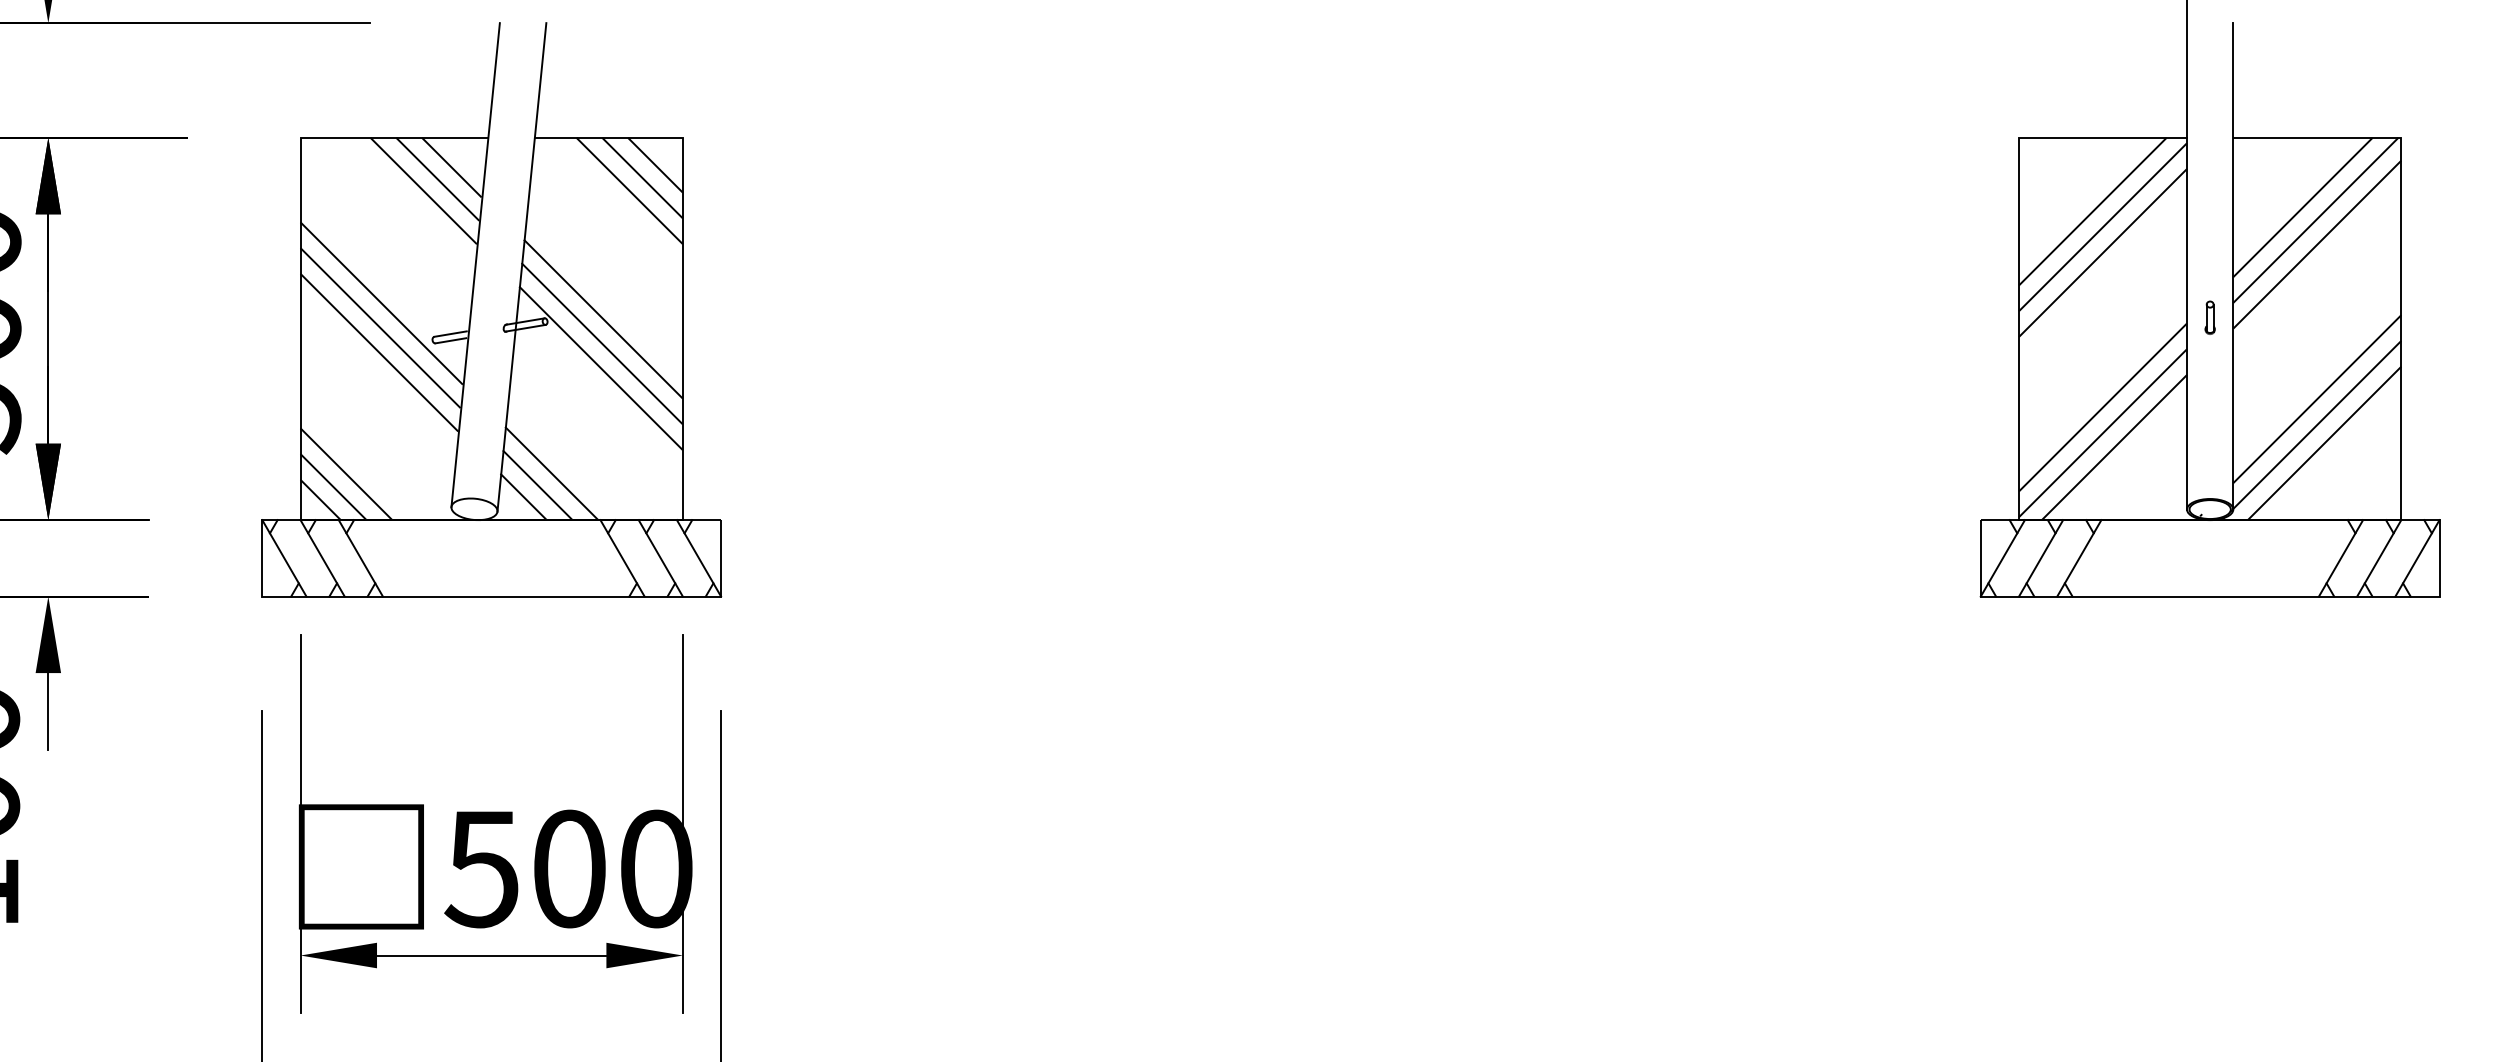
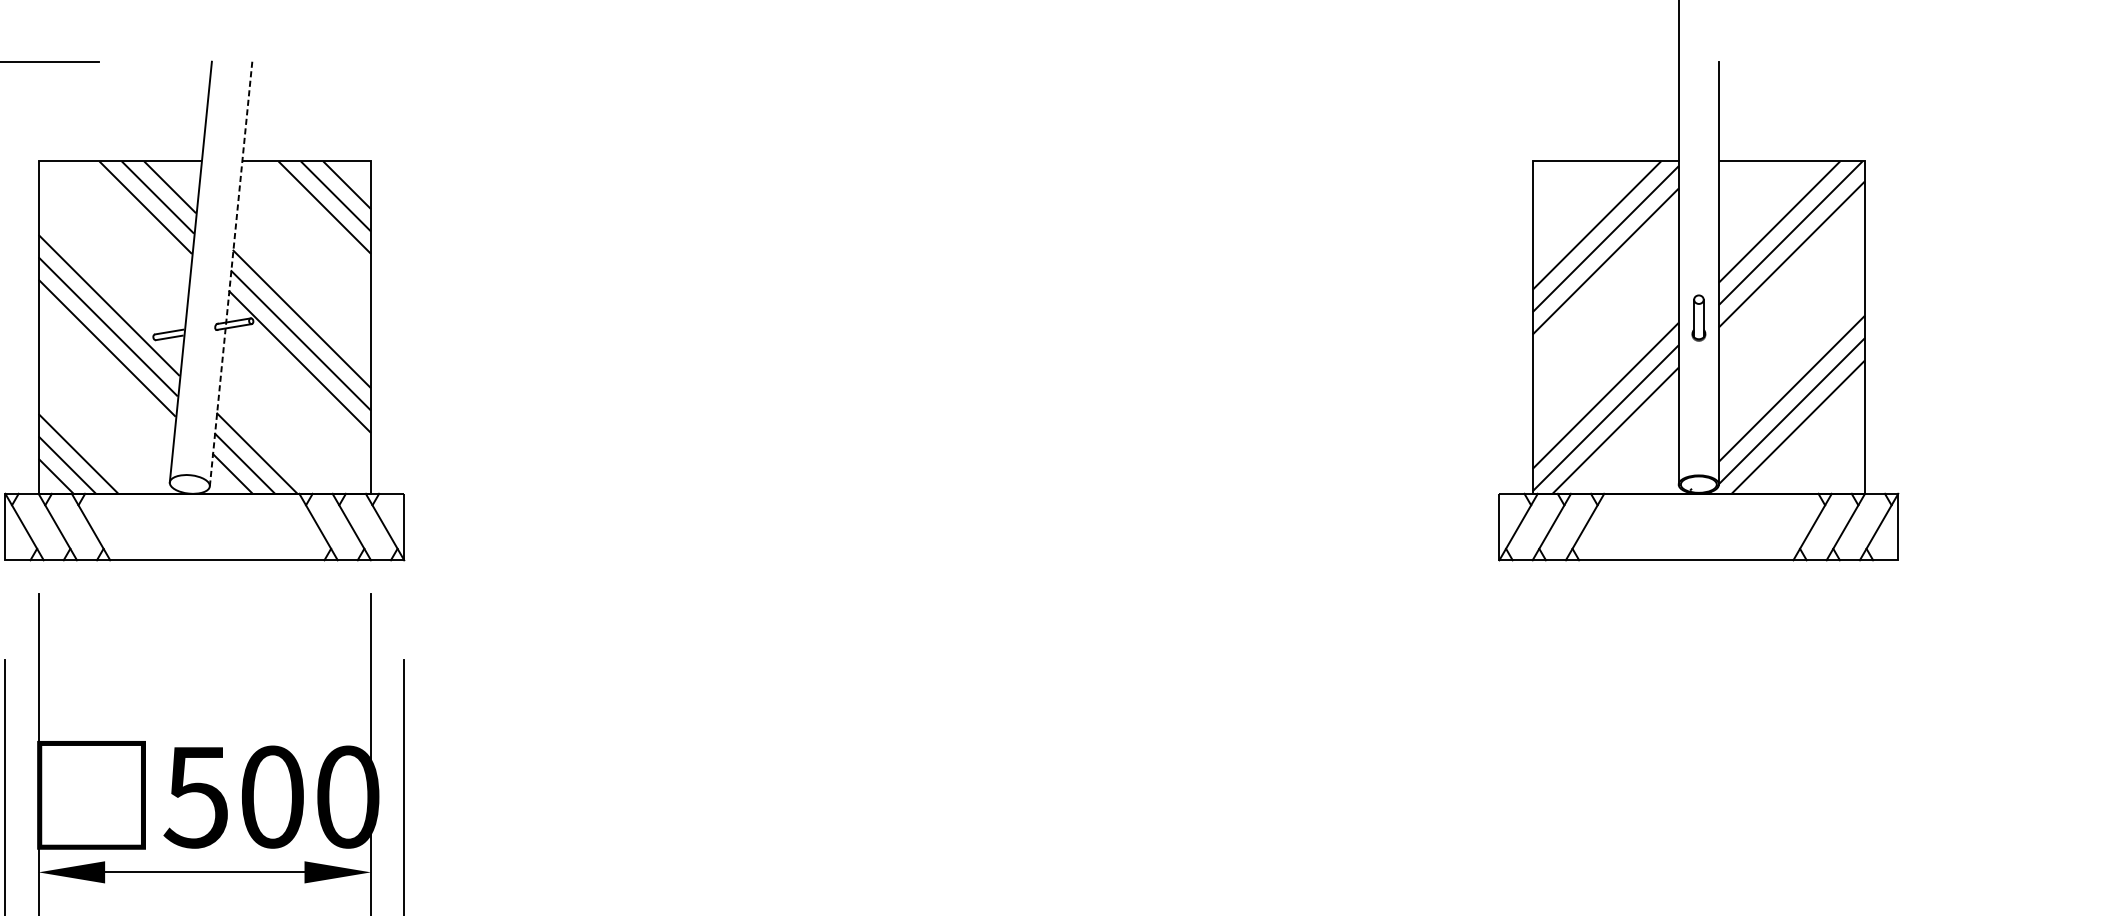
line: (521, 267) -> (230, 274), solid -> dashed
part: (2209, 317) -> (1698, 317), size x1.6

